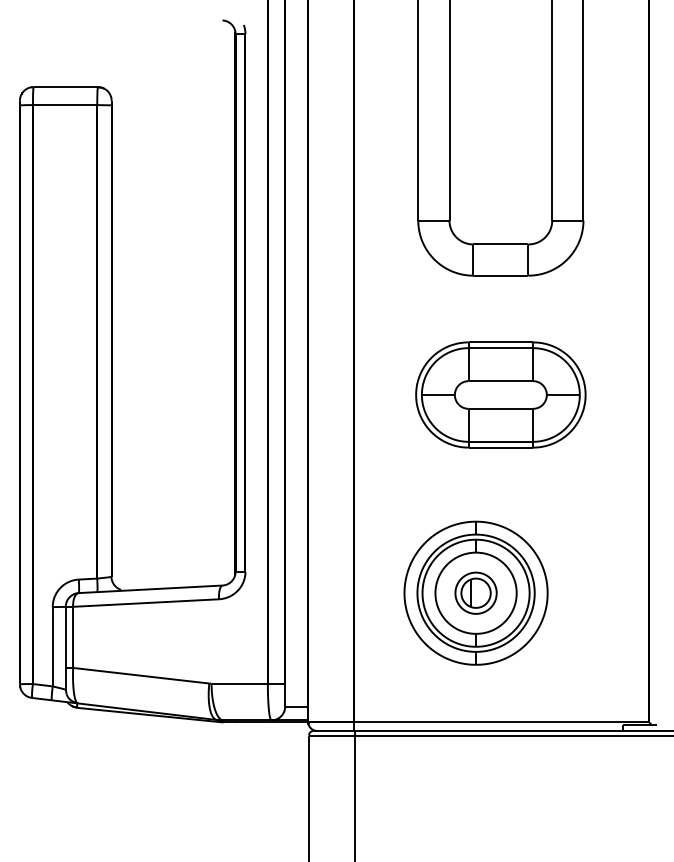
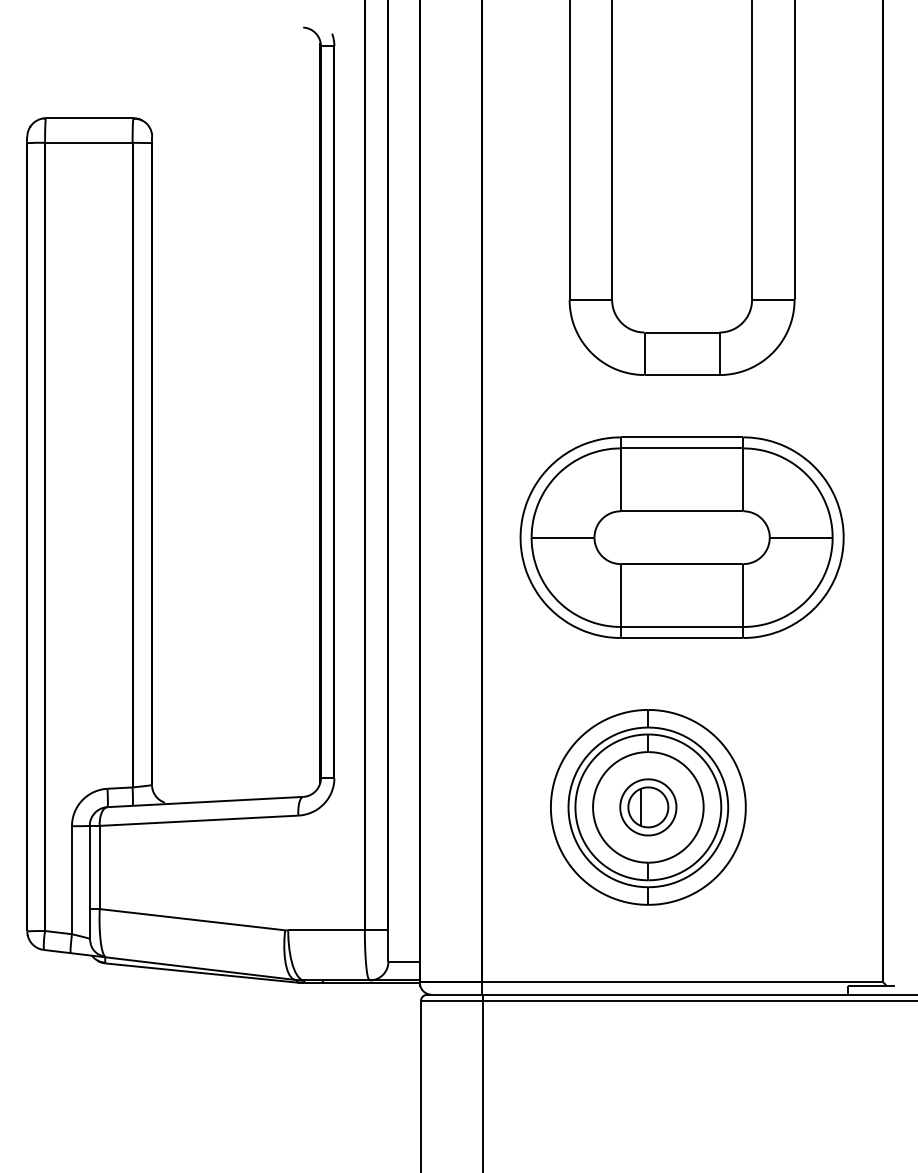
part: (500, 394) -> (681, 536), size x1.4

